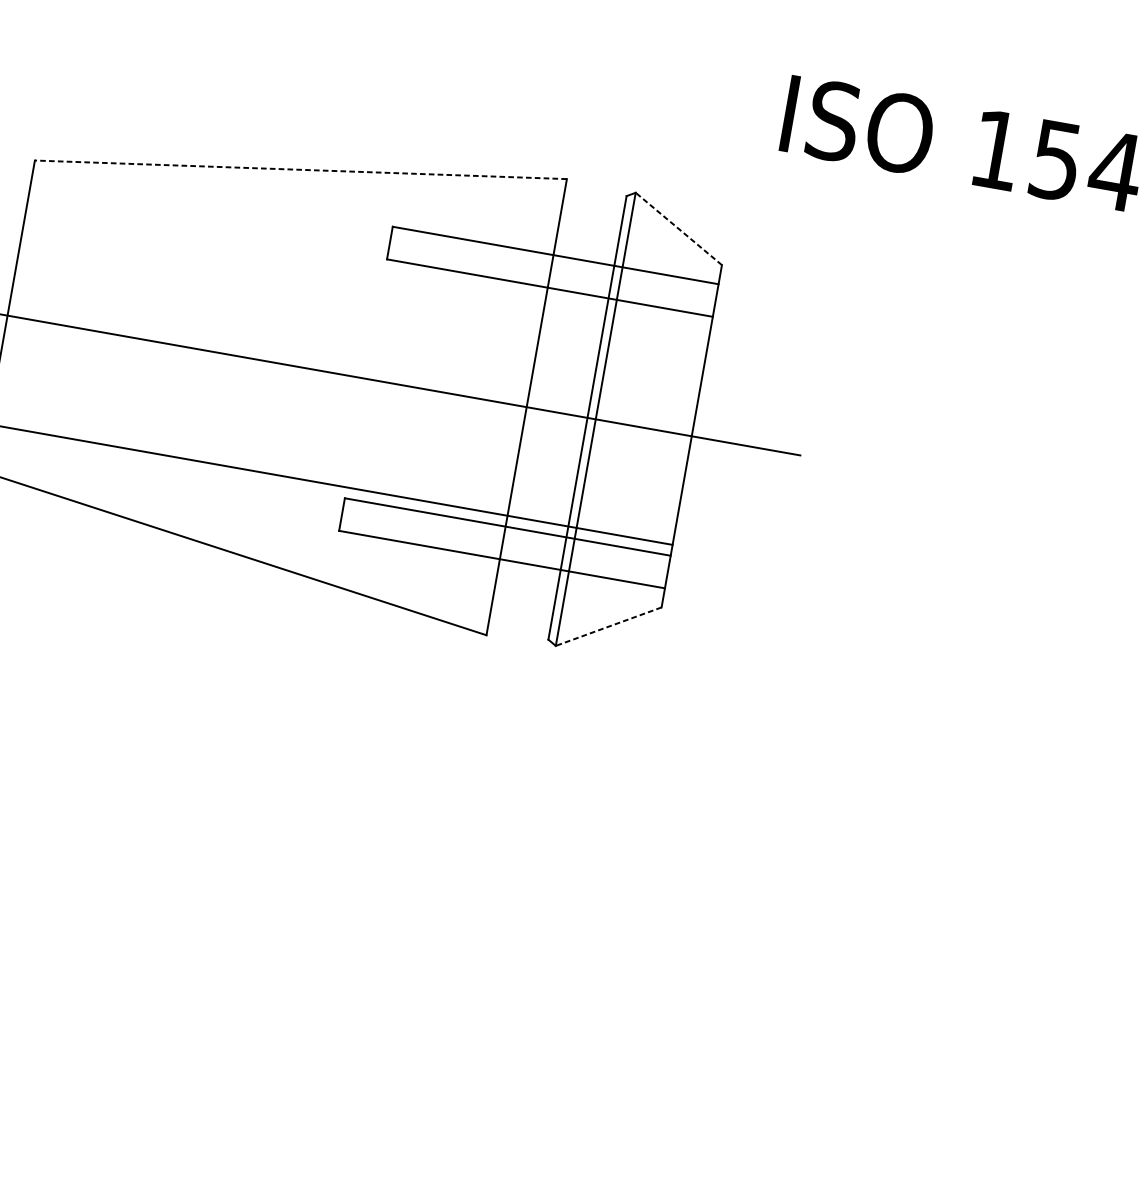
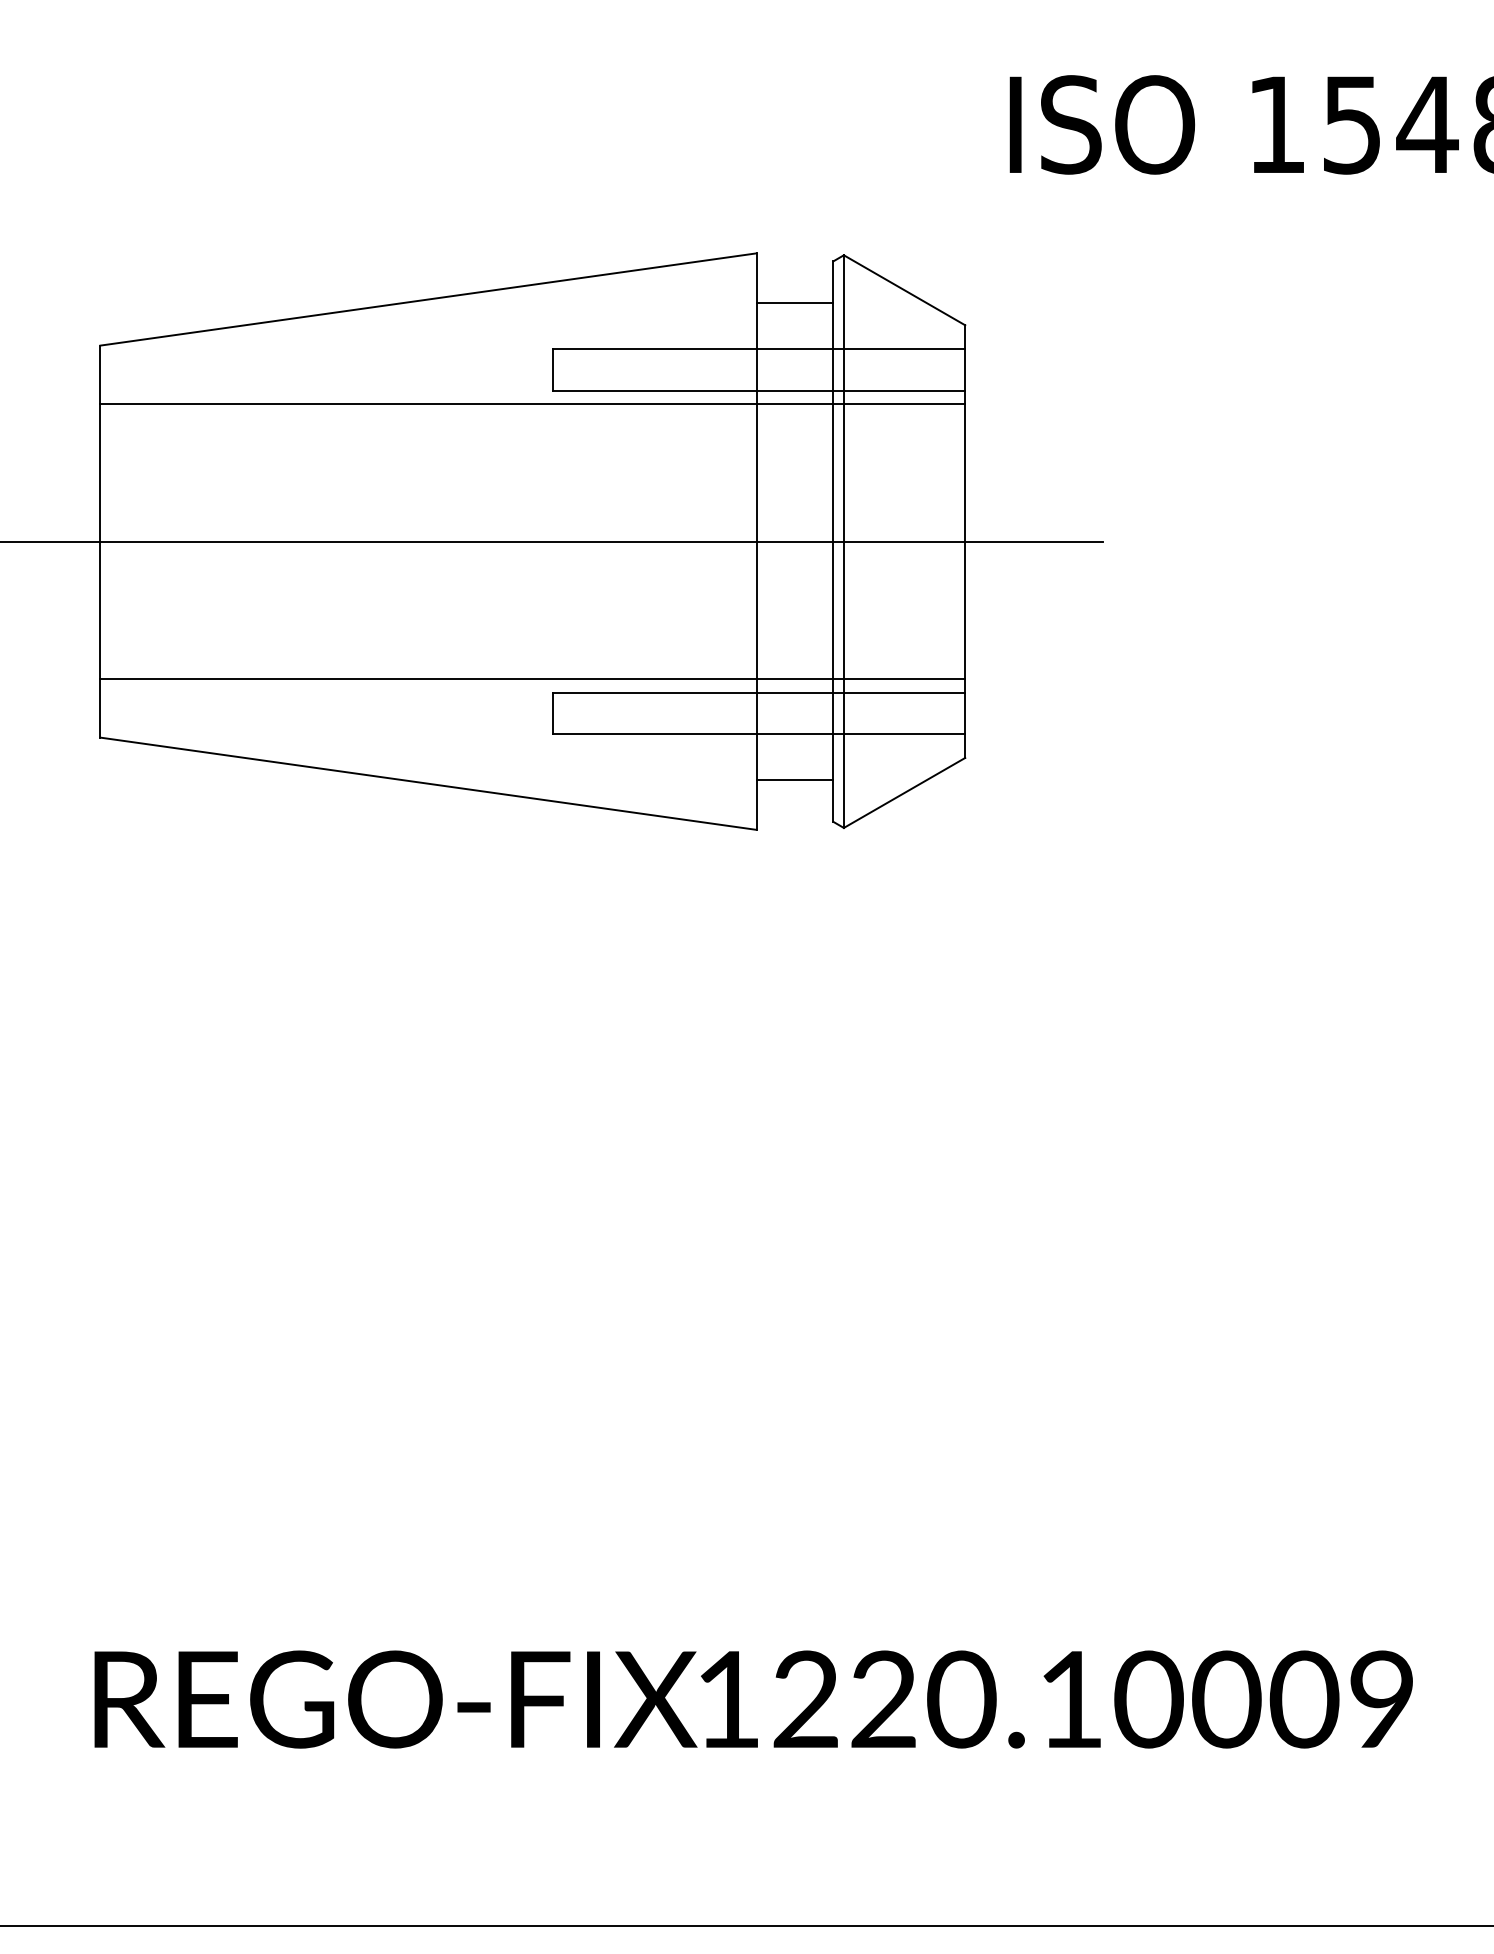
line: (300, 169) -> (428, 299), dashed -> solid
line: (590, 223) -> (794, 302), added
line: (678, 229) -> (904, 290), dashed -> solid
line: (368, 267) -> (532, 404), added
line: (523, 601) -> (794, 780), added
line: (608, 627) -> (904, 793), dashed -> solid

